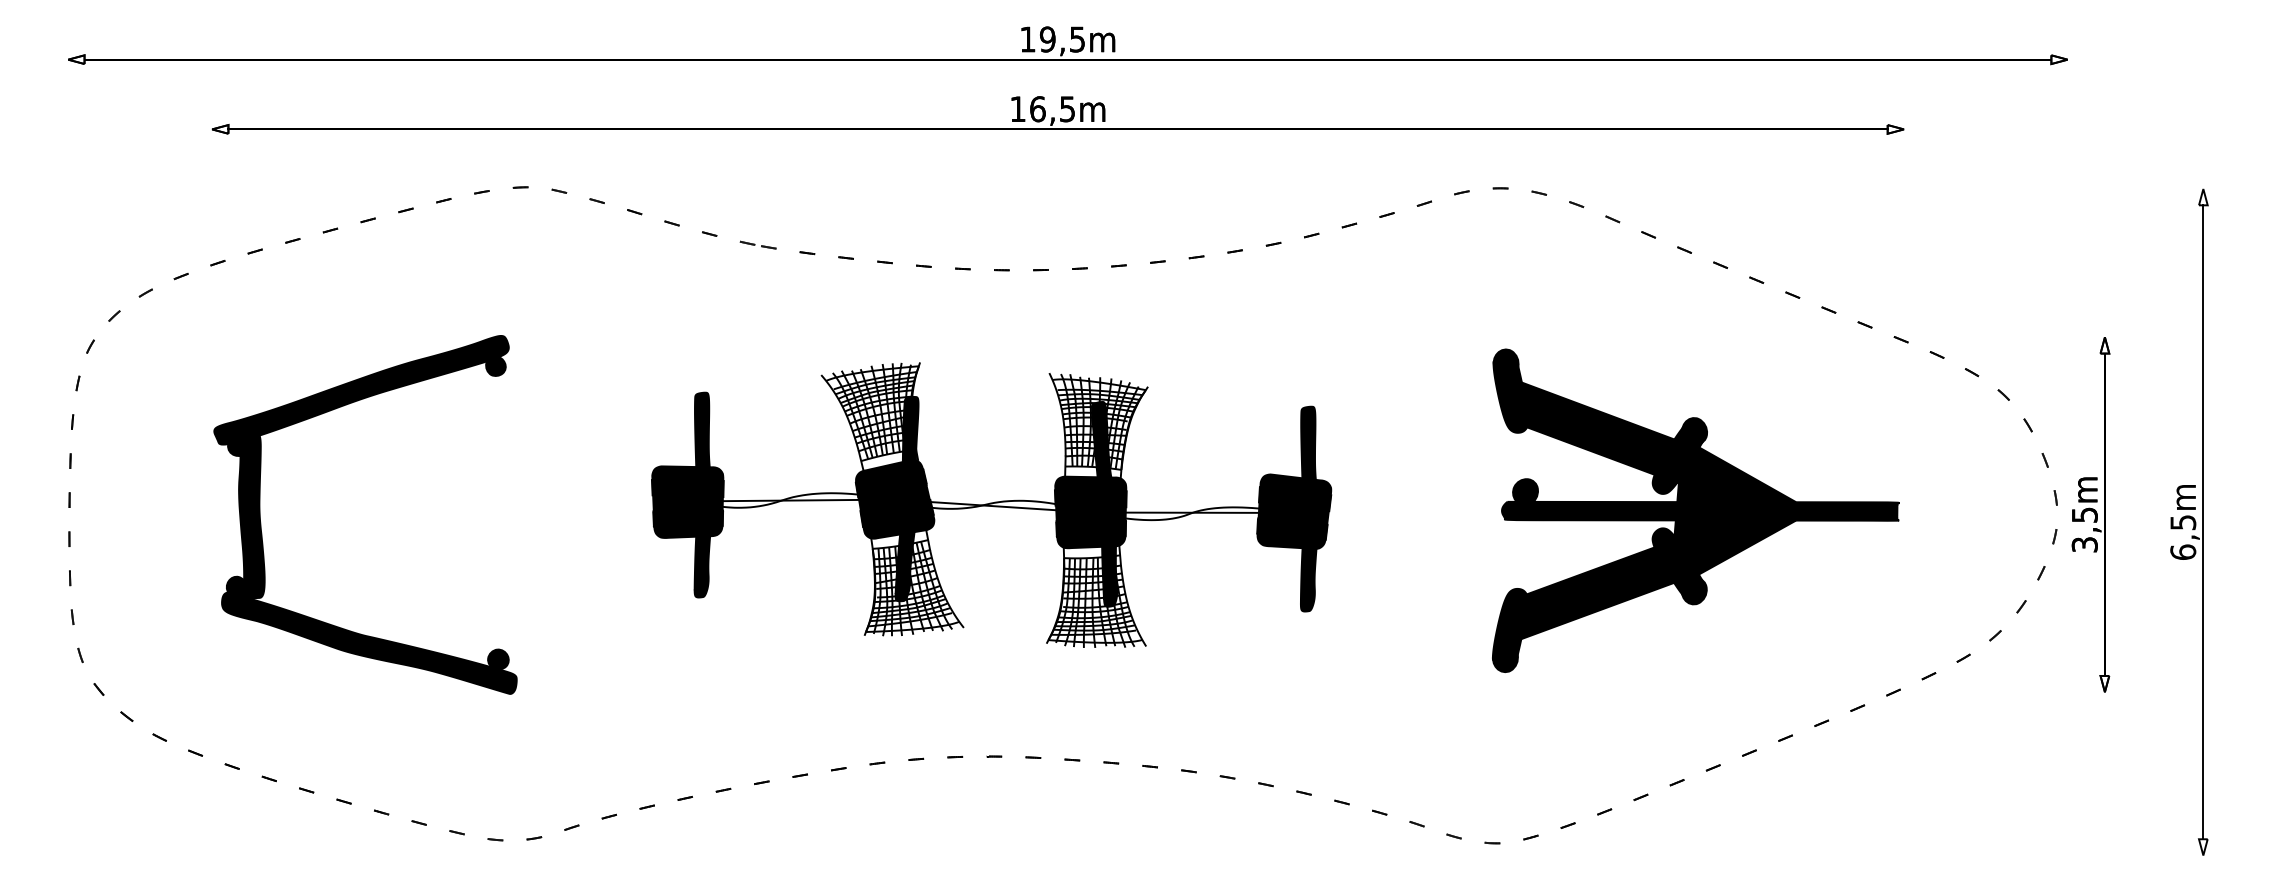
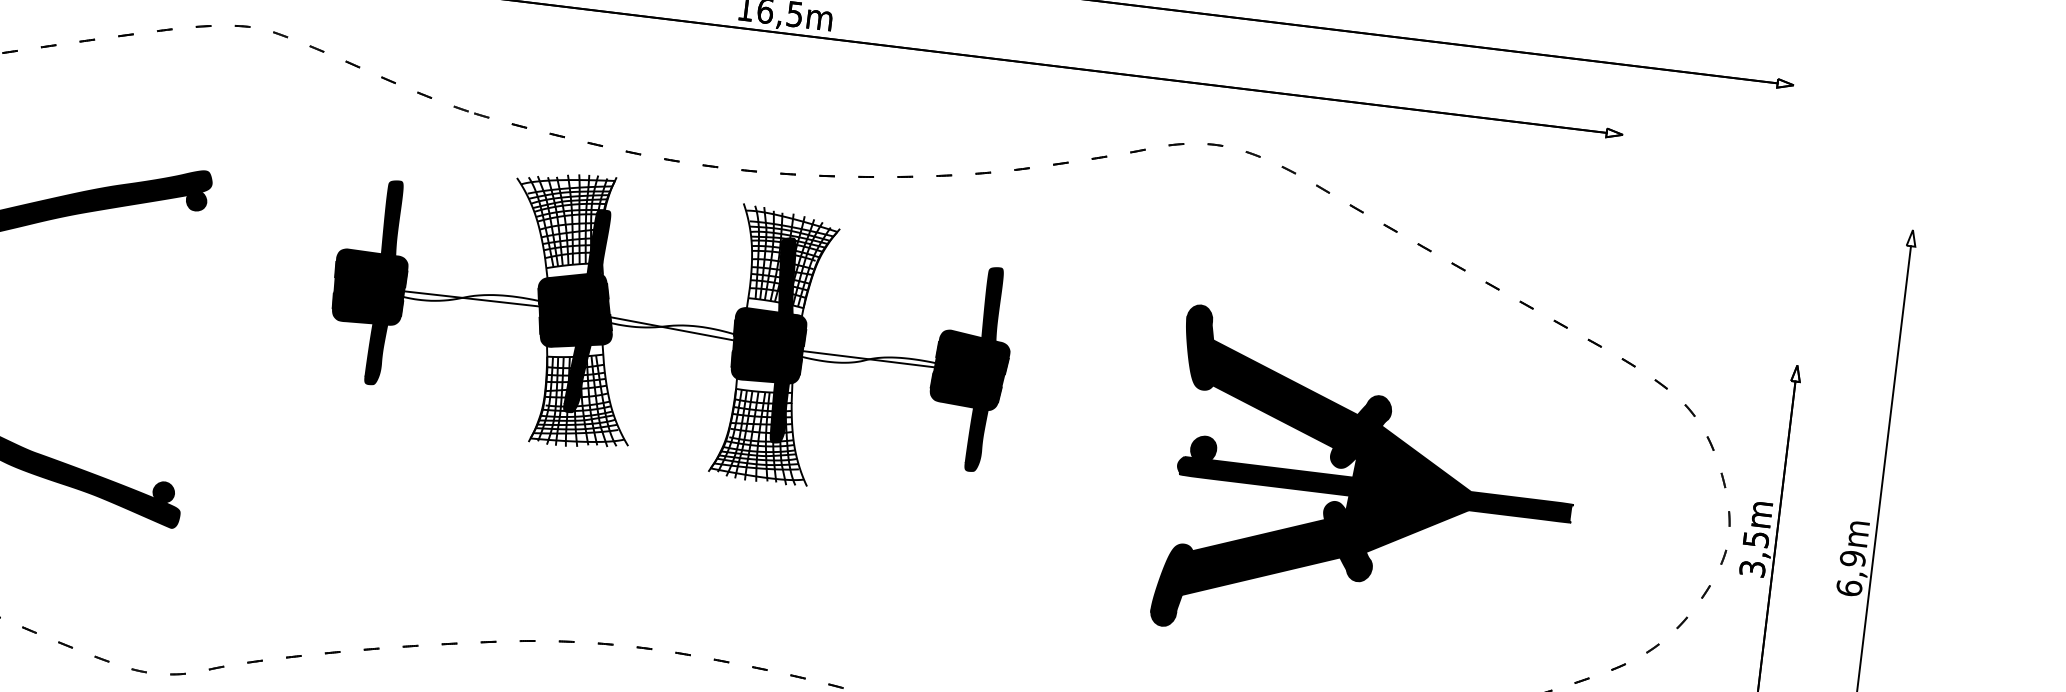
part: (991, 504) -> (670, 326), moved
text: (2182, 522) -> (1852, 558), 6,5m -> 6,9m

